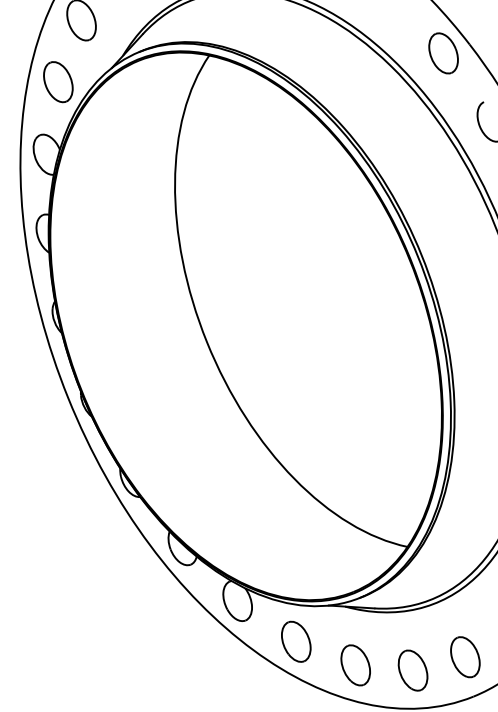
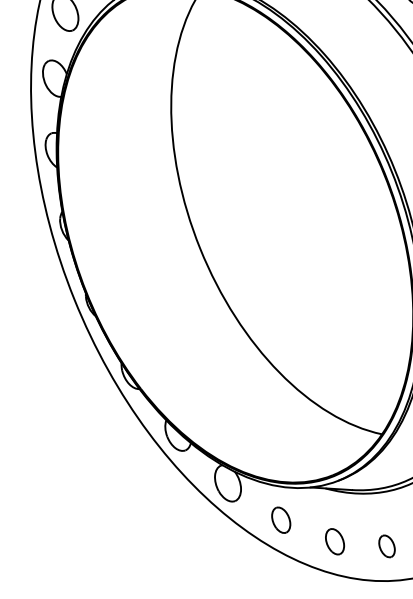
part: (296, 641) -> (281, 520), size x0.7
part: (355, 665) -> (334, 541), size x0.7
part: (412, 670) -> (386, 546), size x0.6

